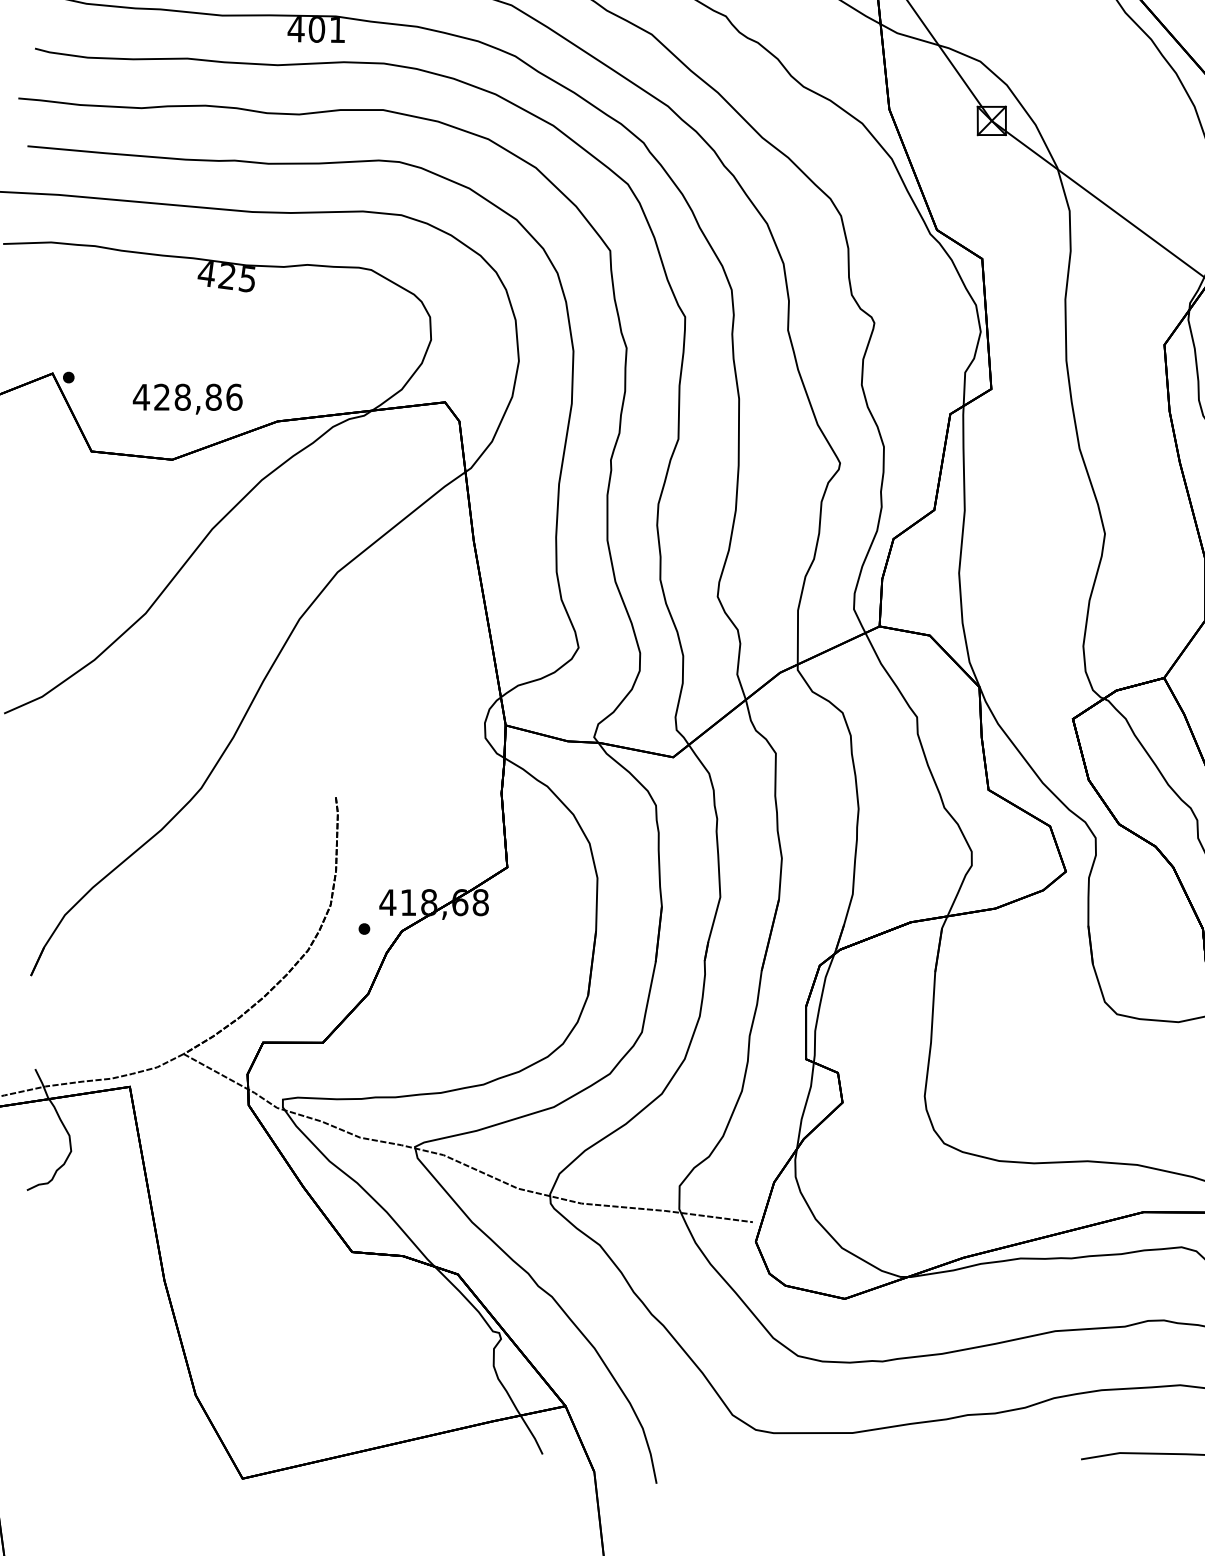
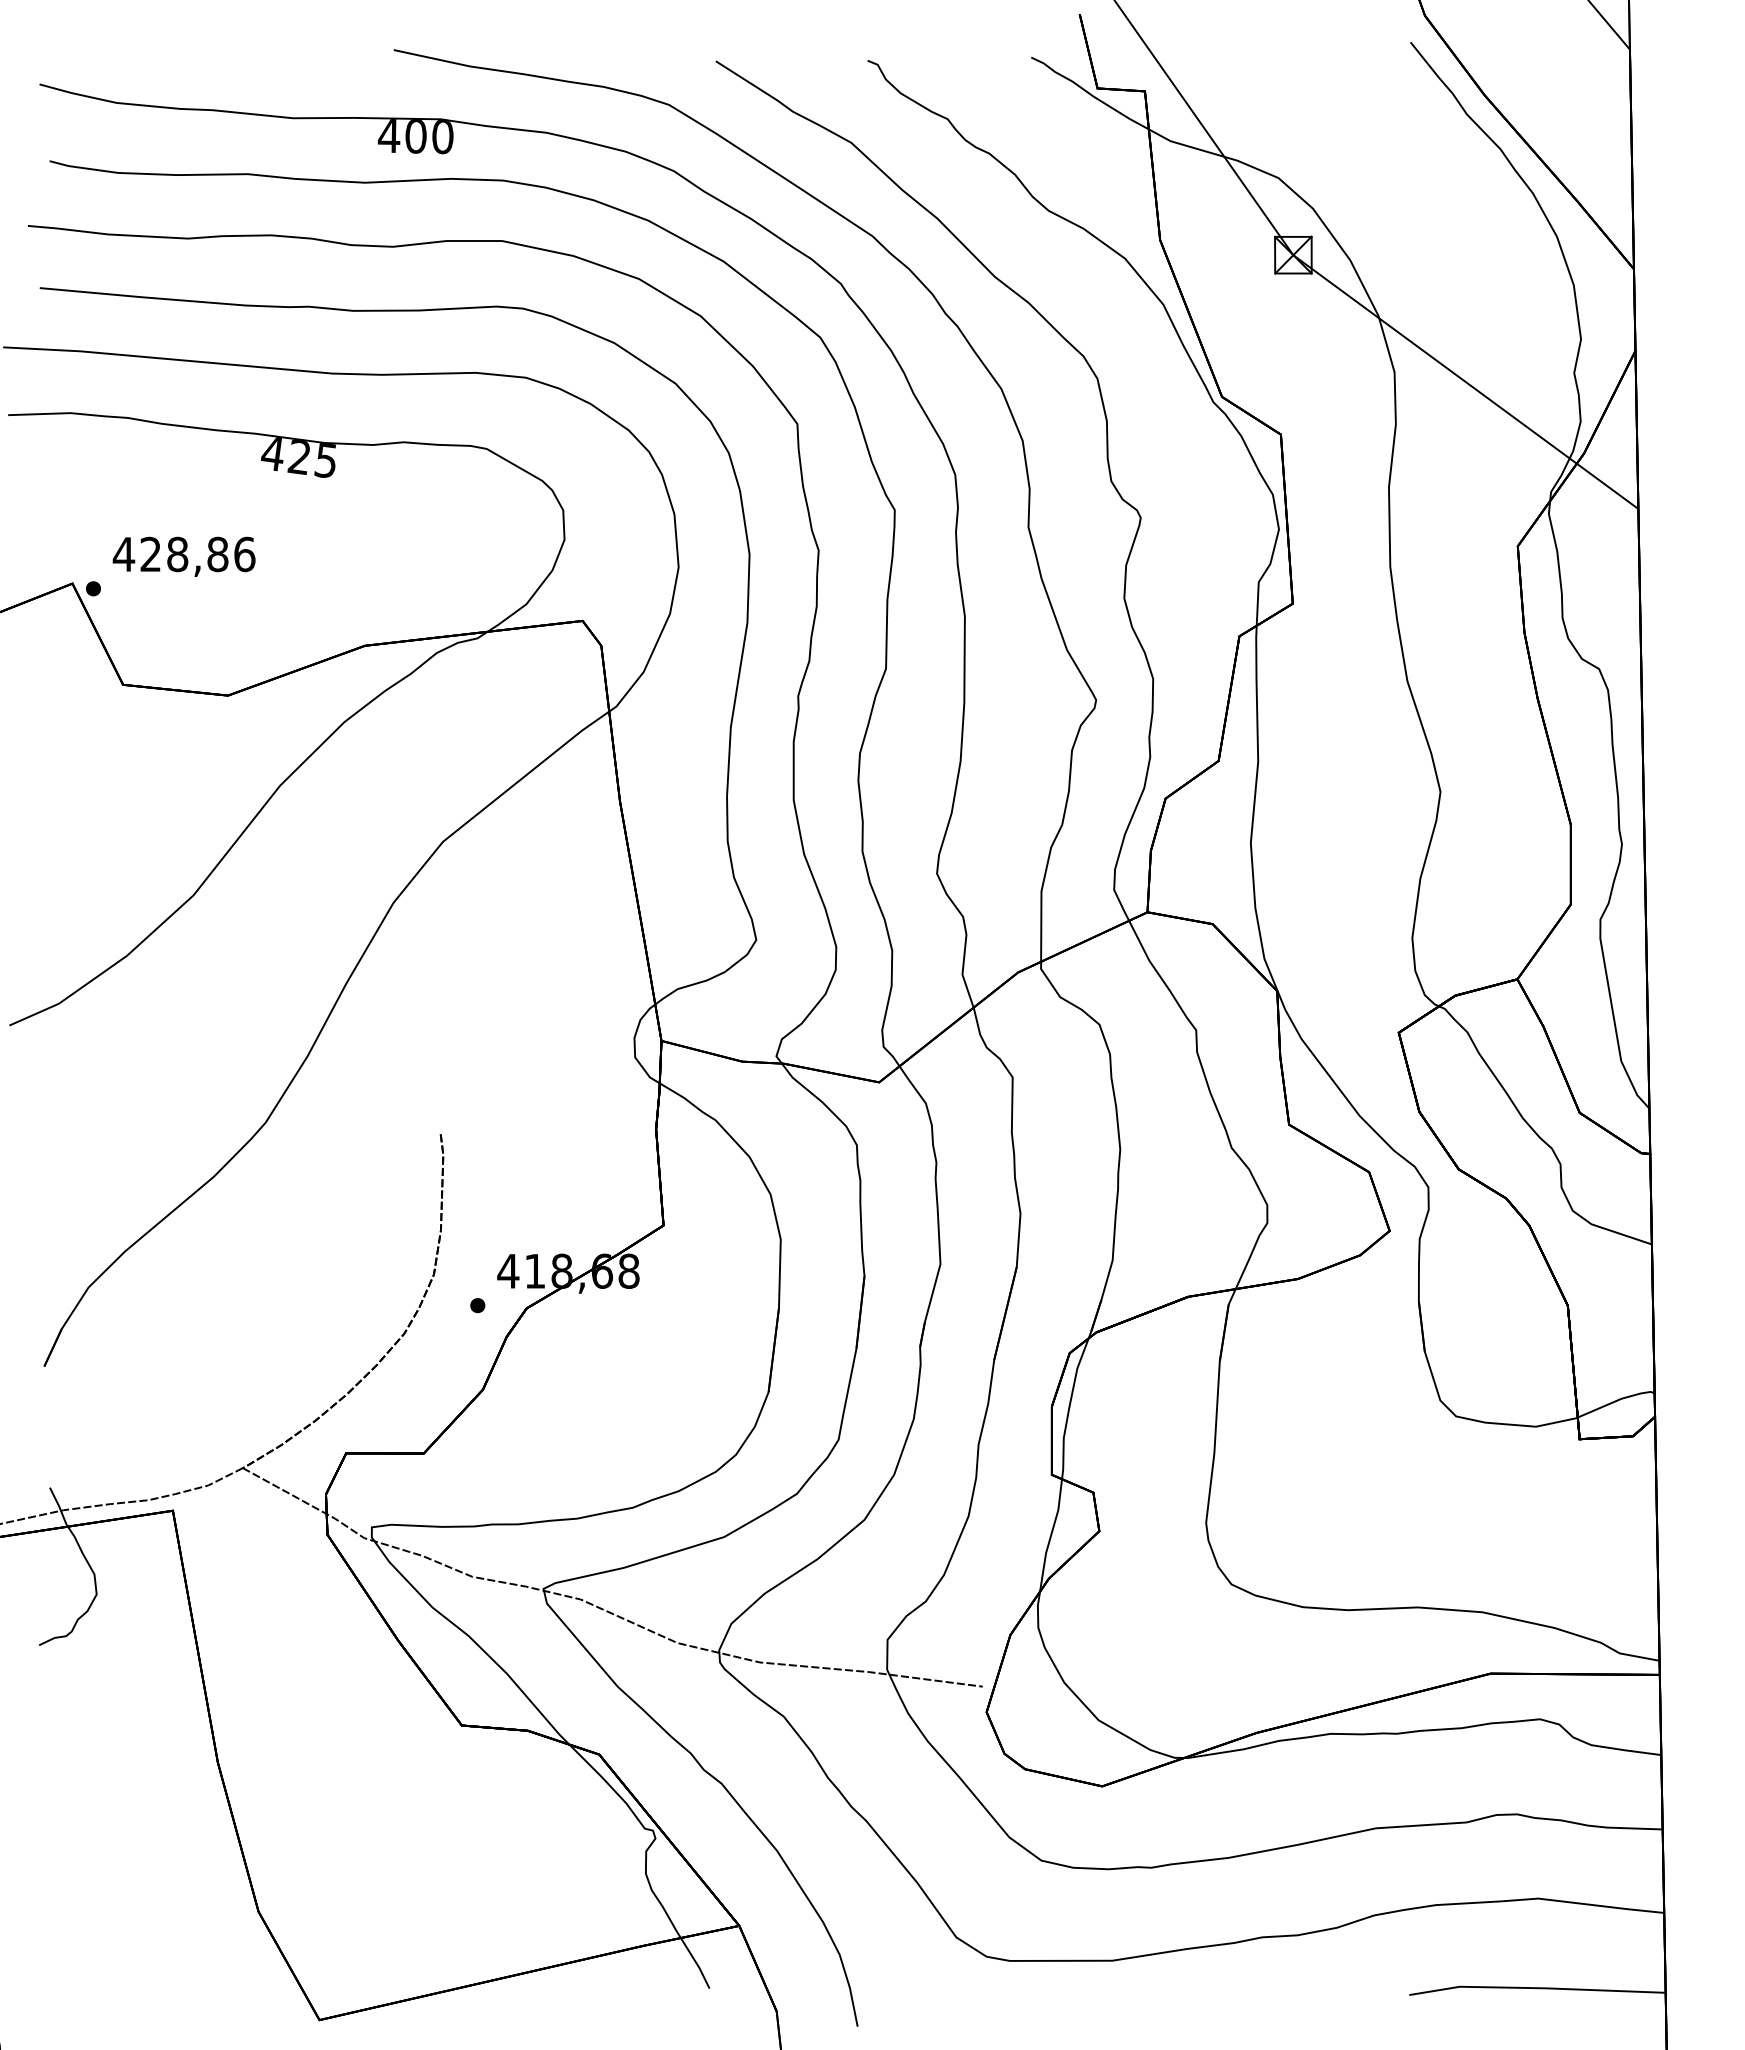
text: (337, 30) -> (442, 137), 401 -> 400
text: (187, 398) -> (183, 556), moved

